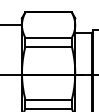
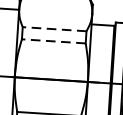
line: (48, 37) -> (54, 28), solid -> dashed
line: (48, 46) -> (53, 41), solid -> dashed

